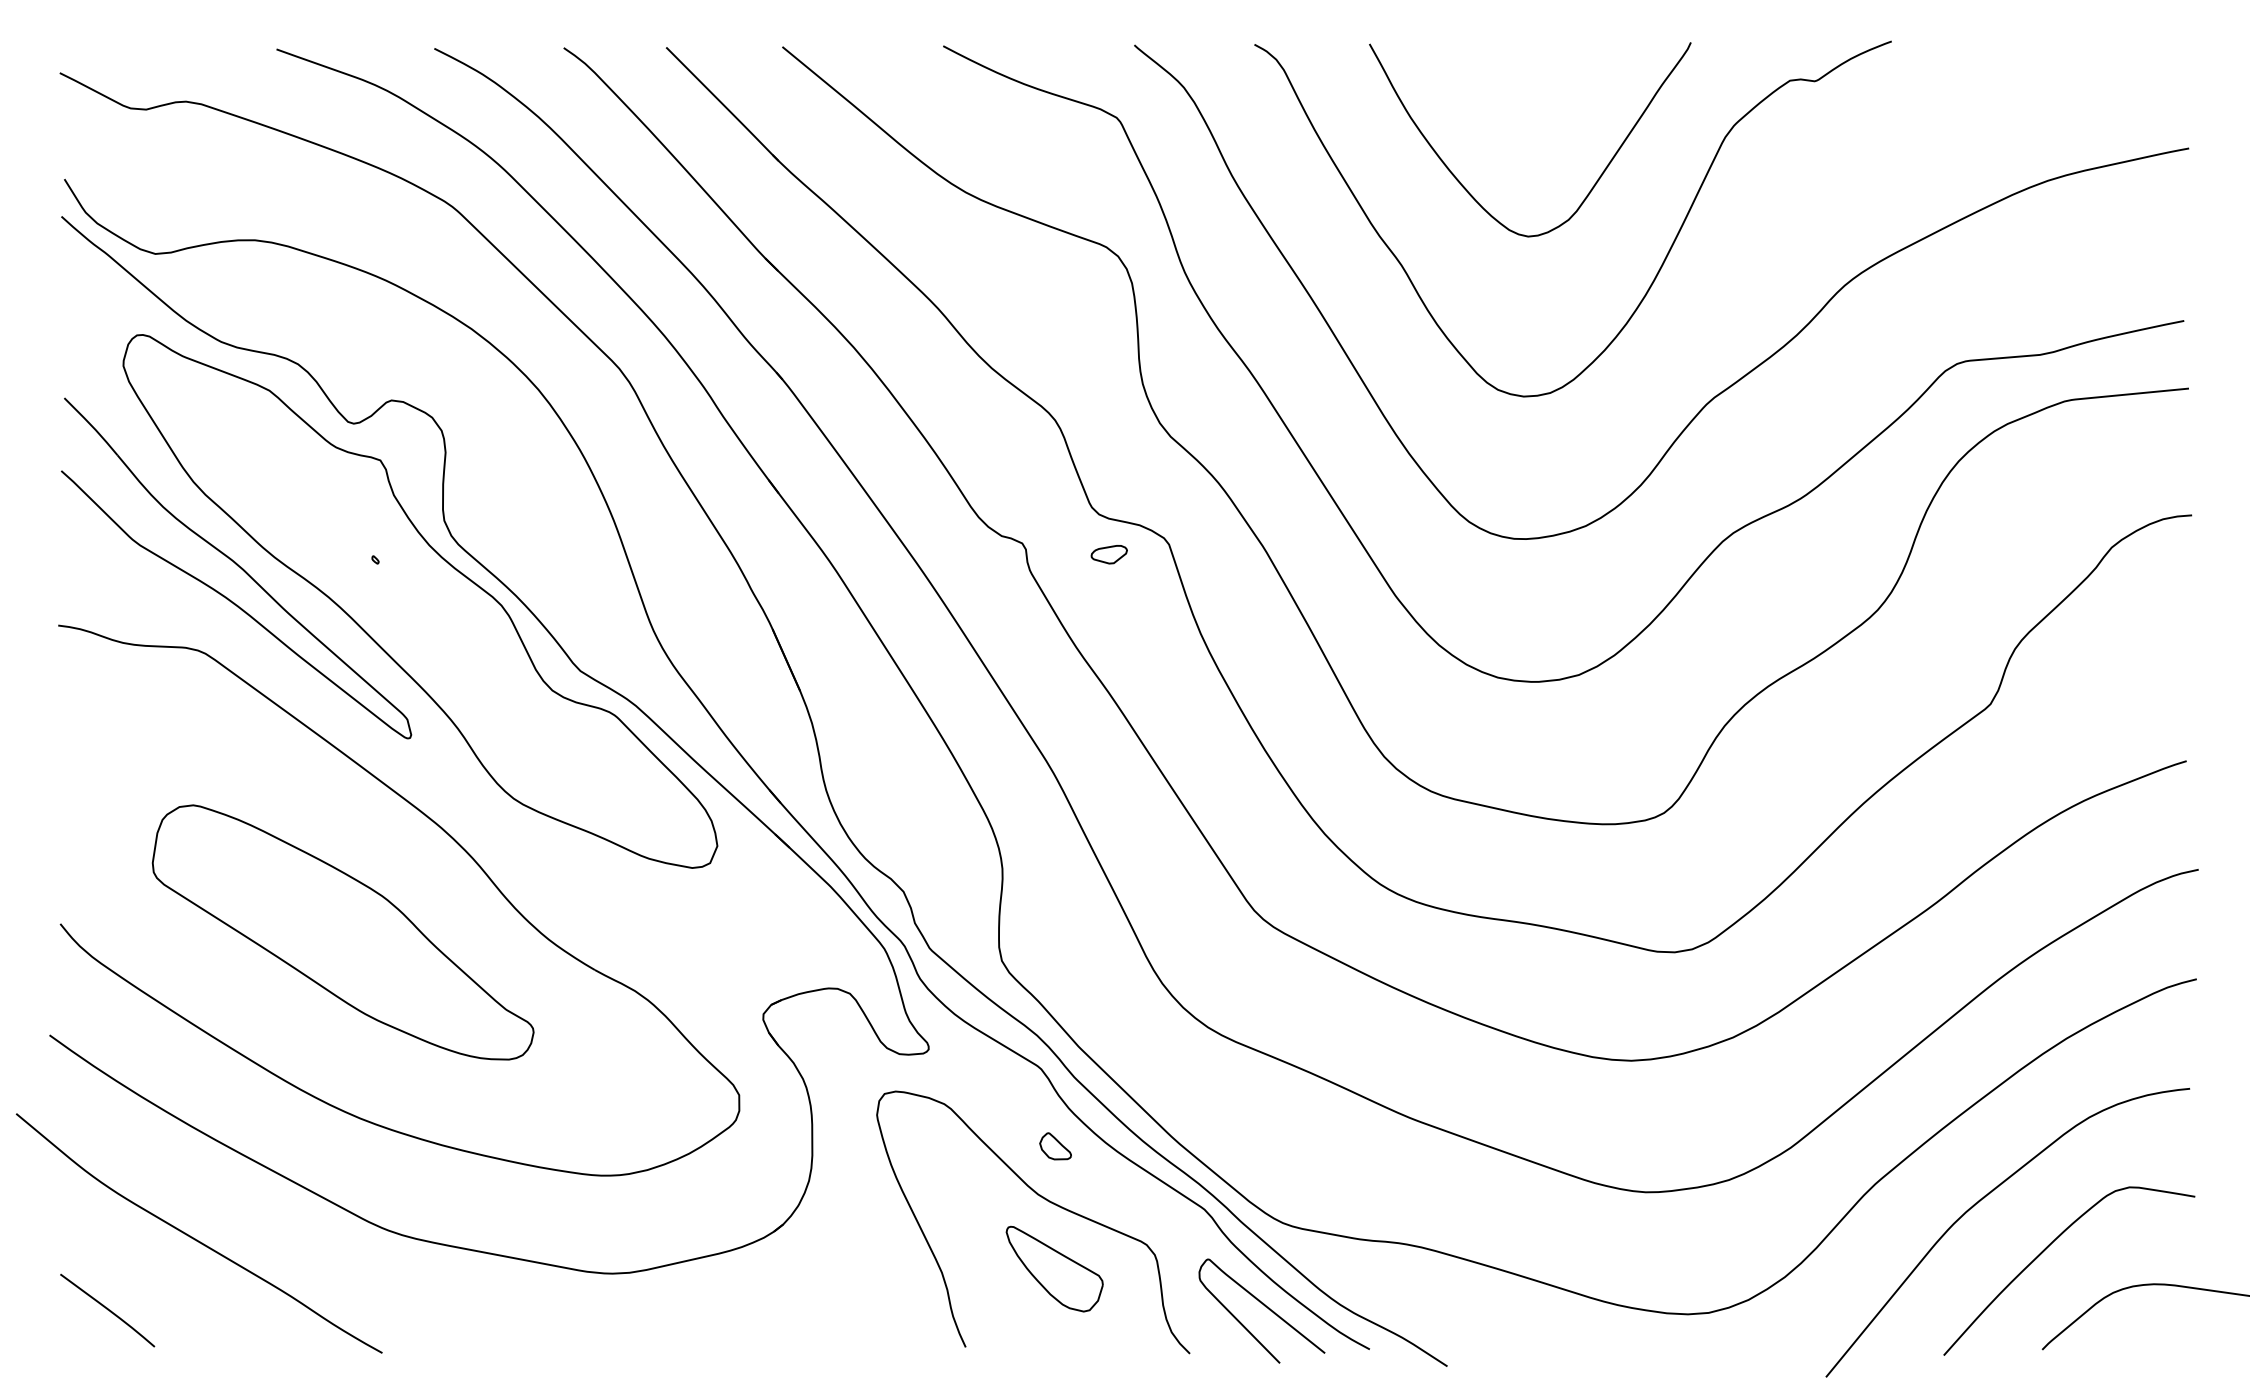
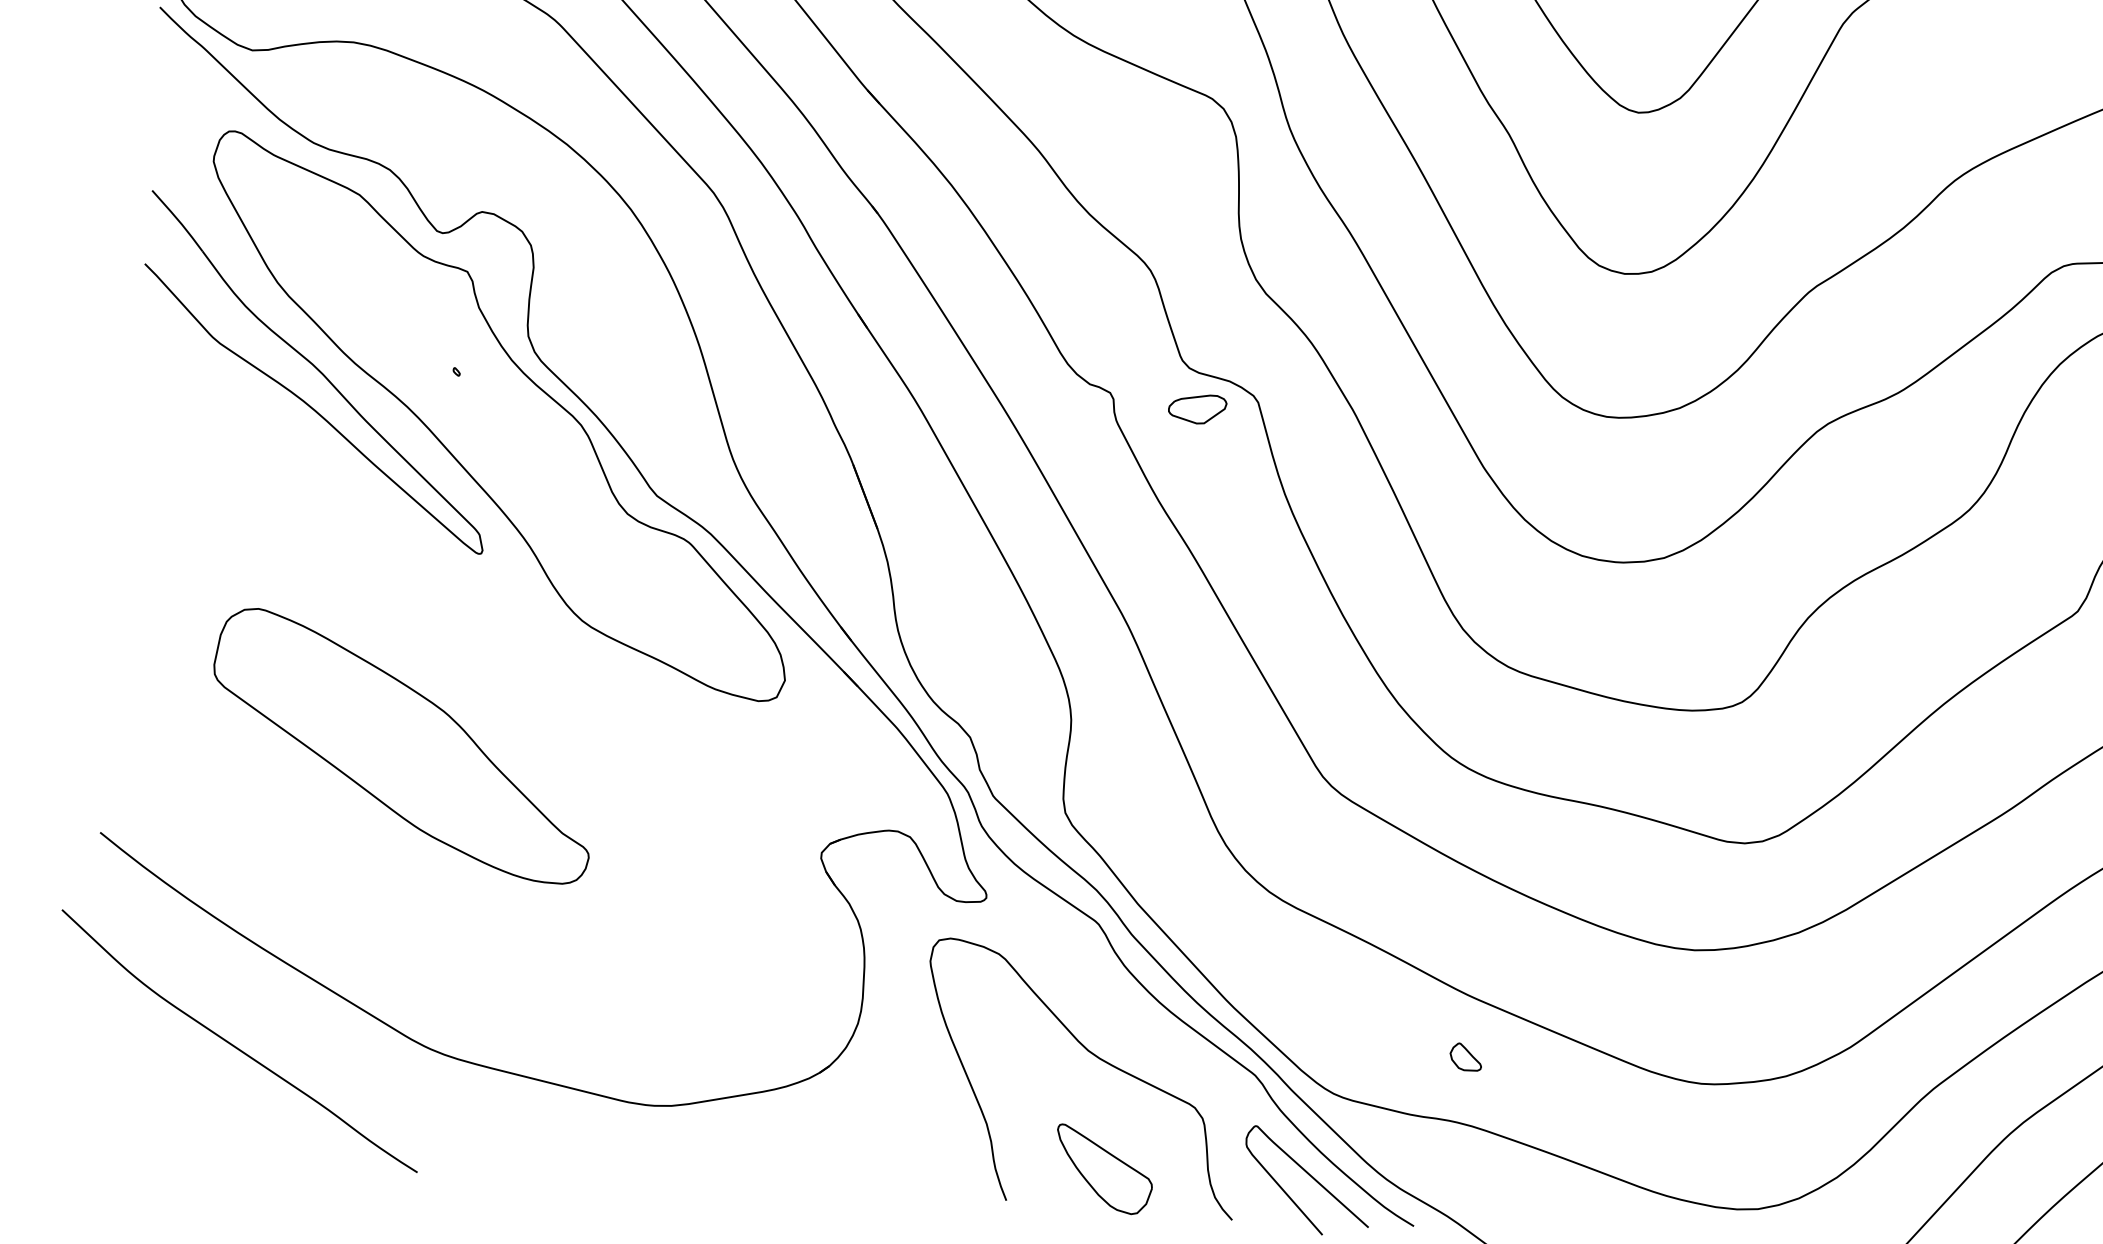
part: (1108, 554) -> (1196, 409), size x1.6
part: (456, 843) -> (521, 662), removed
part: (1055, 1146) -> (1465, 1057), moved
part: (1054, 1268) -> (1104, 1169), moved
curve: (107, 1310) -> (142, 1113), removed

